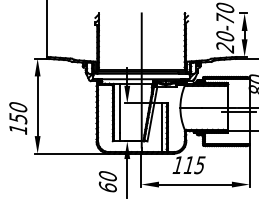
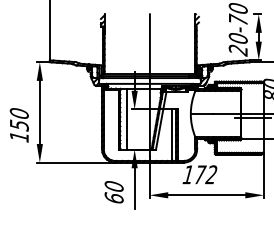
text: (194, 165) -> (205, 175), 115 -> 172

